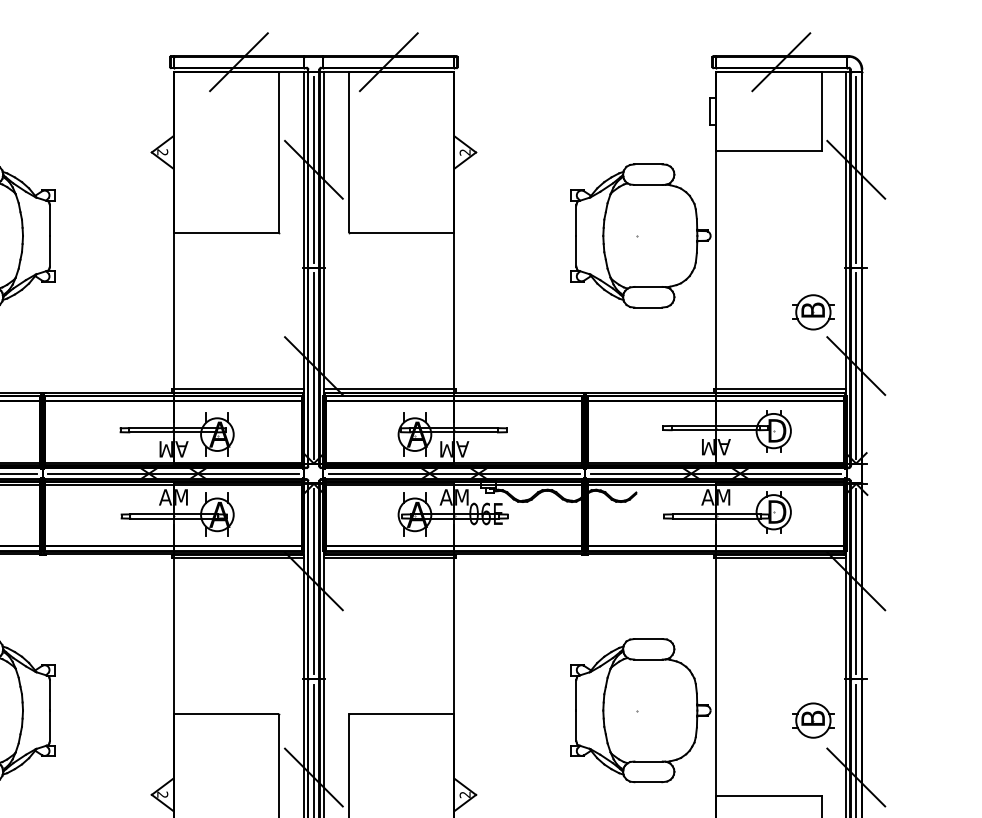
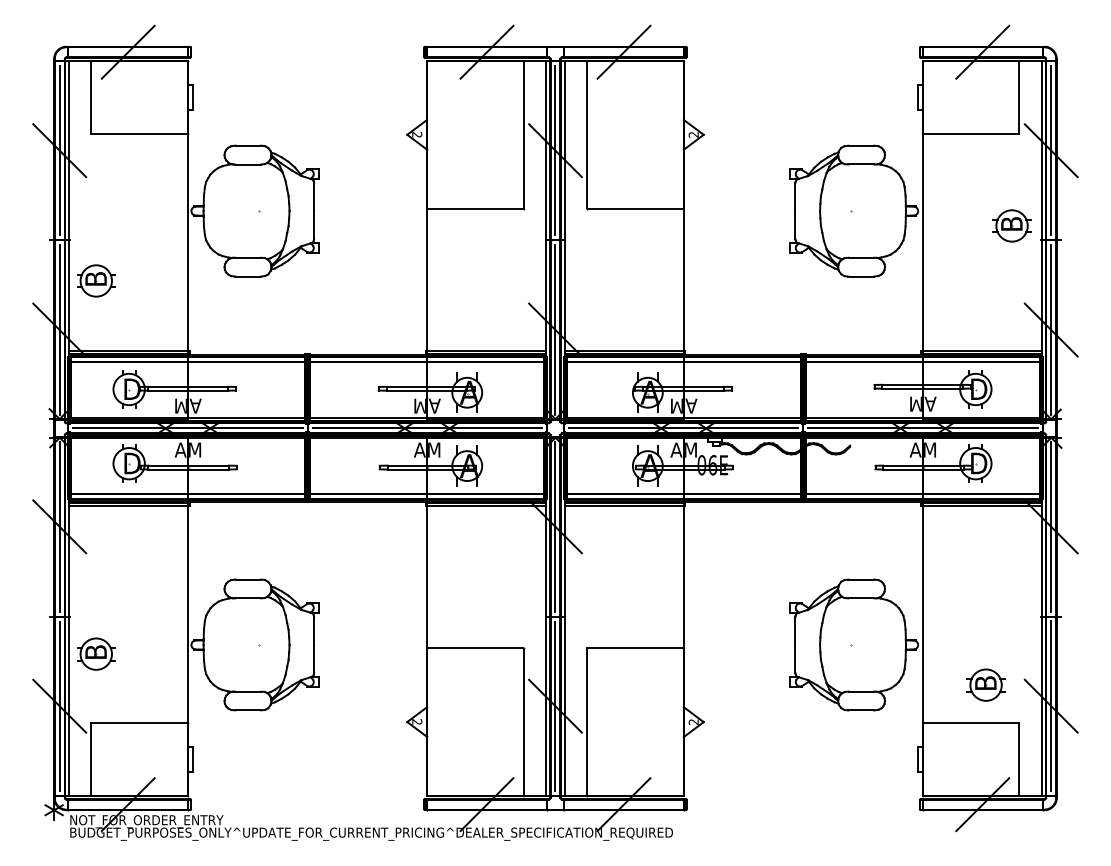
part: (812, 311) -> (1011, 225), moved
part: (812, 719) -> (985, 684), moved

